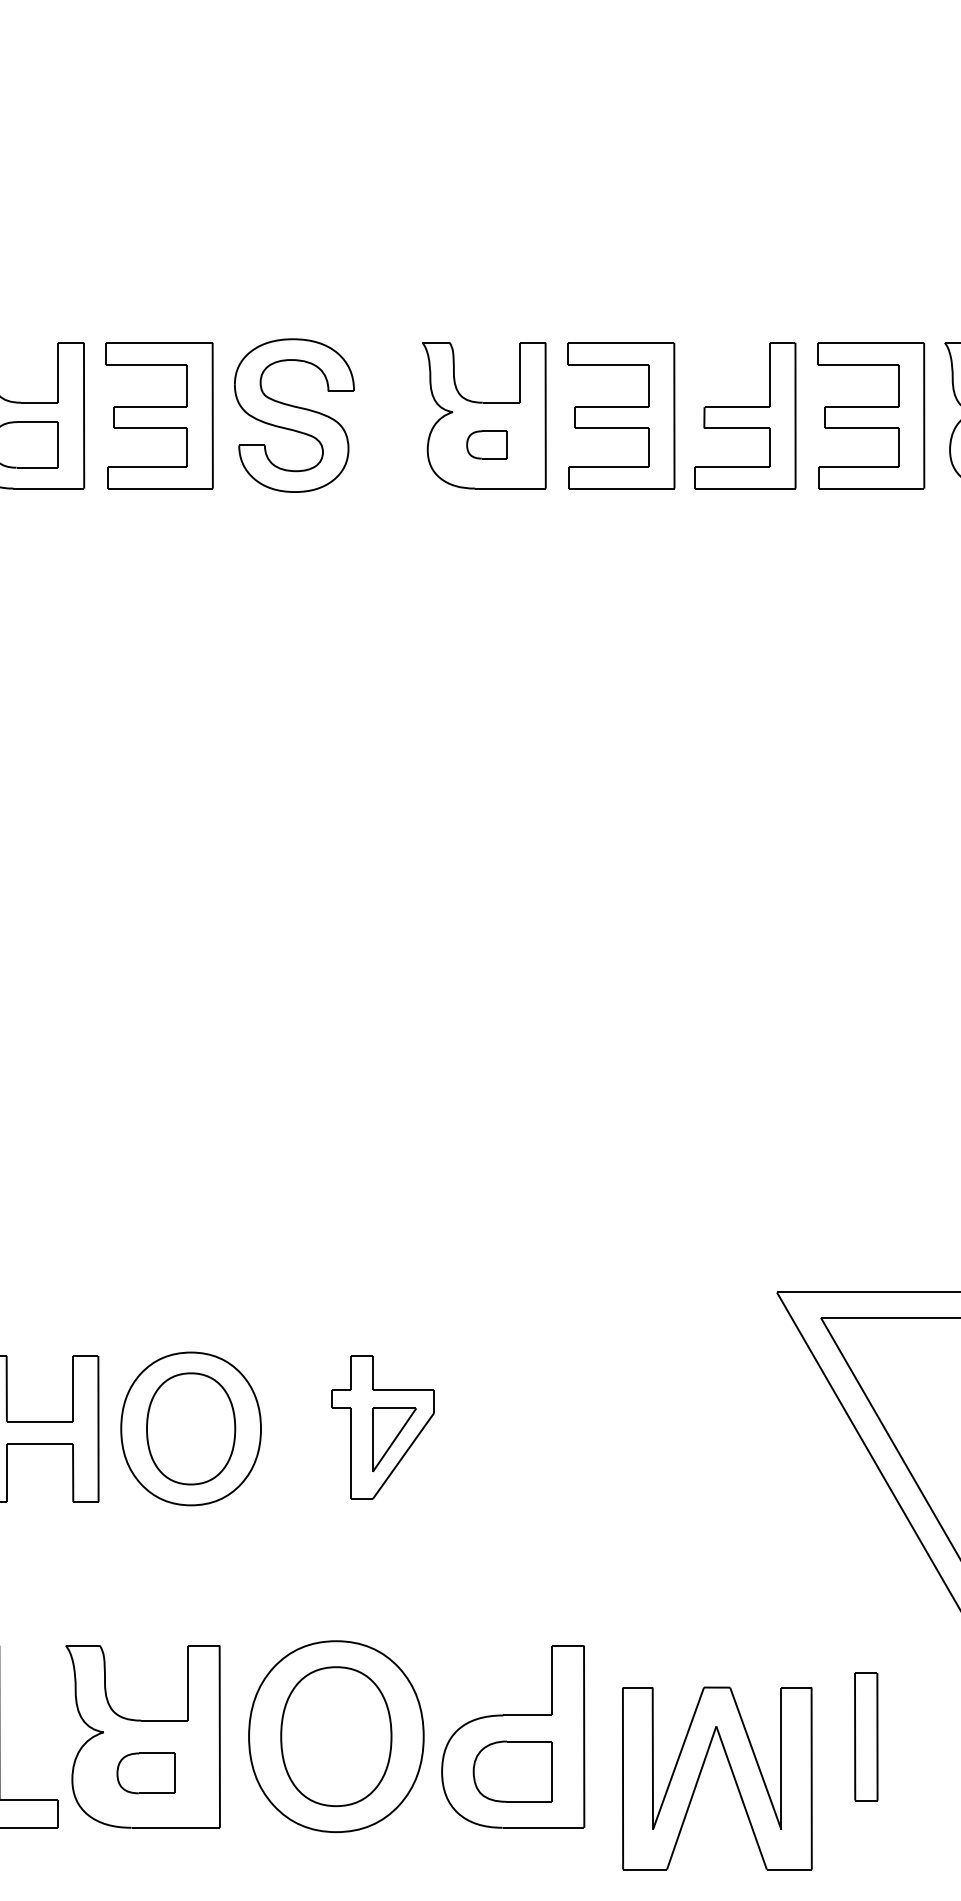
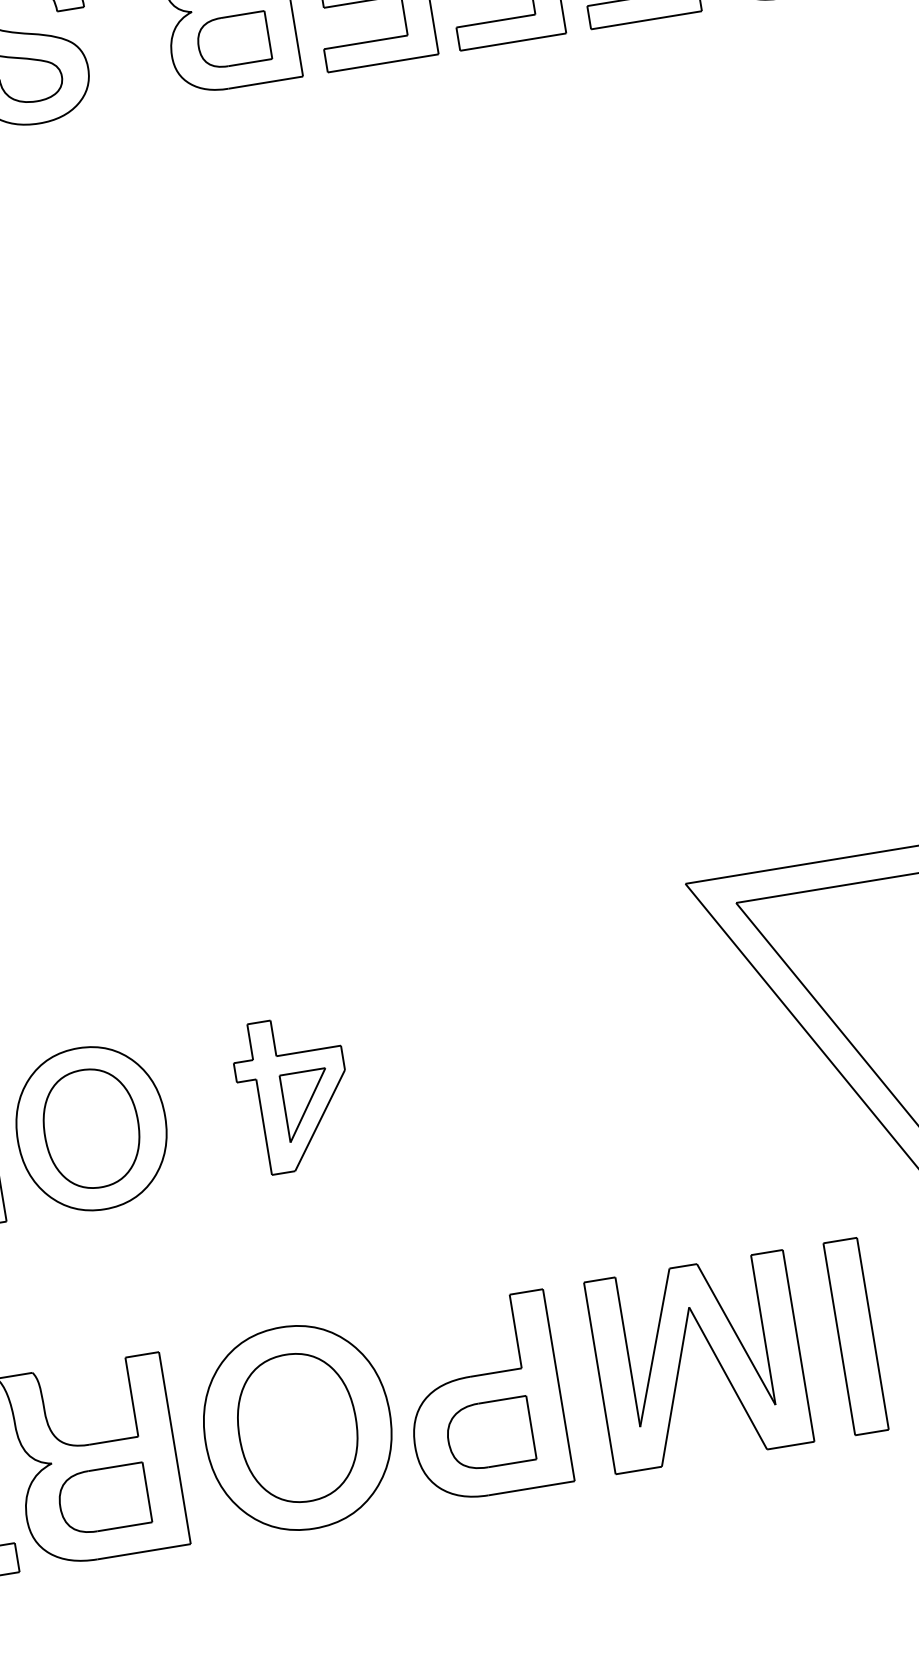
part: (486, 444) -> (232, 40), size x1.67
part: (866, 1736) -> (856, 1336), size x1.43
part: (731, 1772) -> (713, 1353), moved
part: (146, 1773) -> (104, 1499), size x1.43

